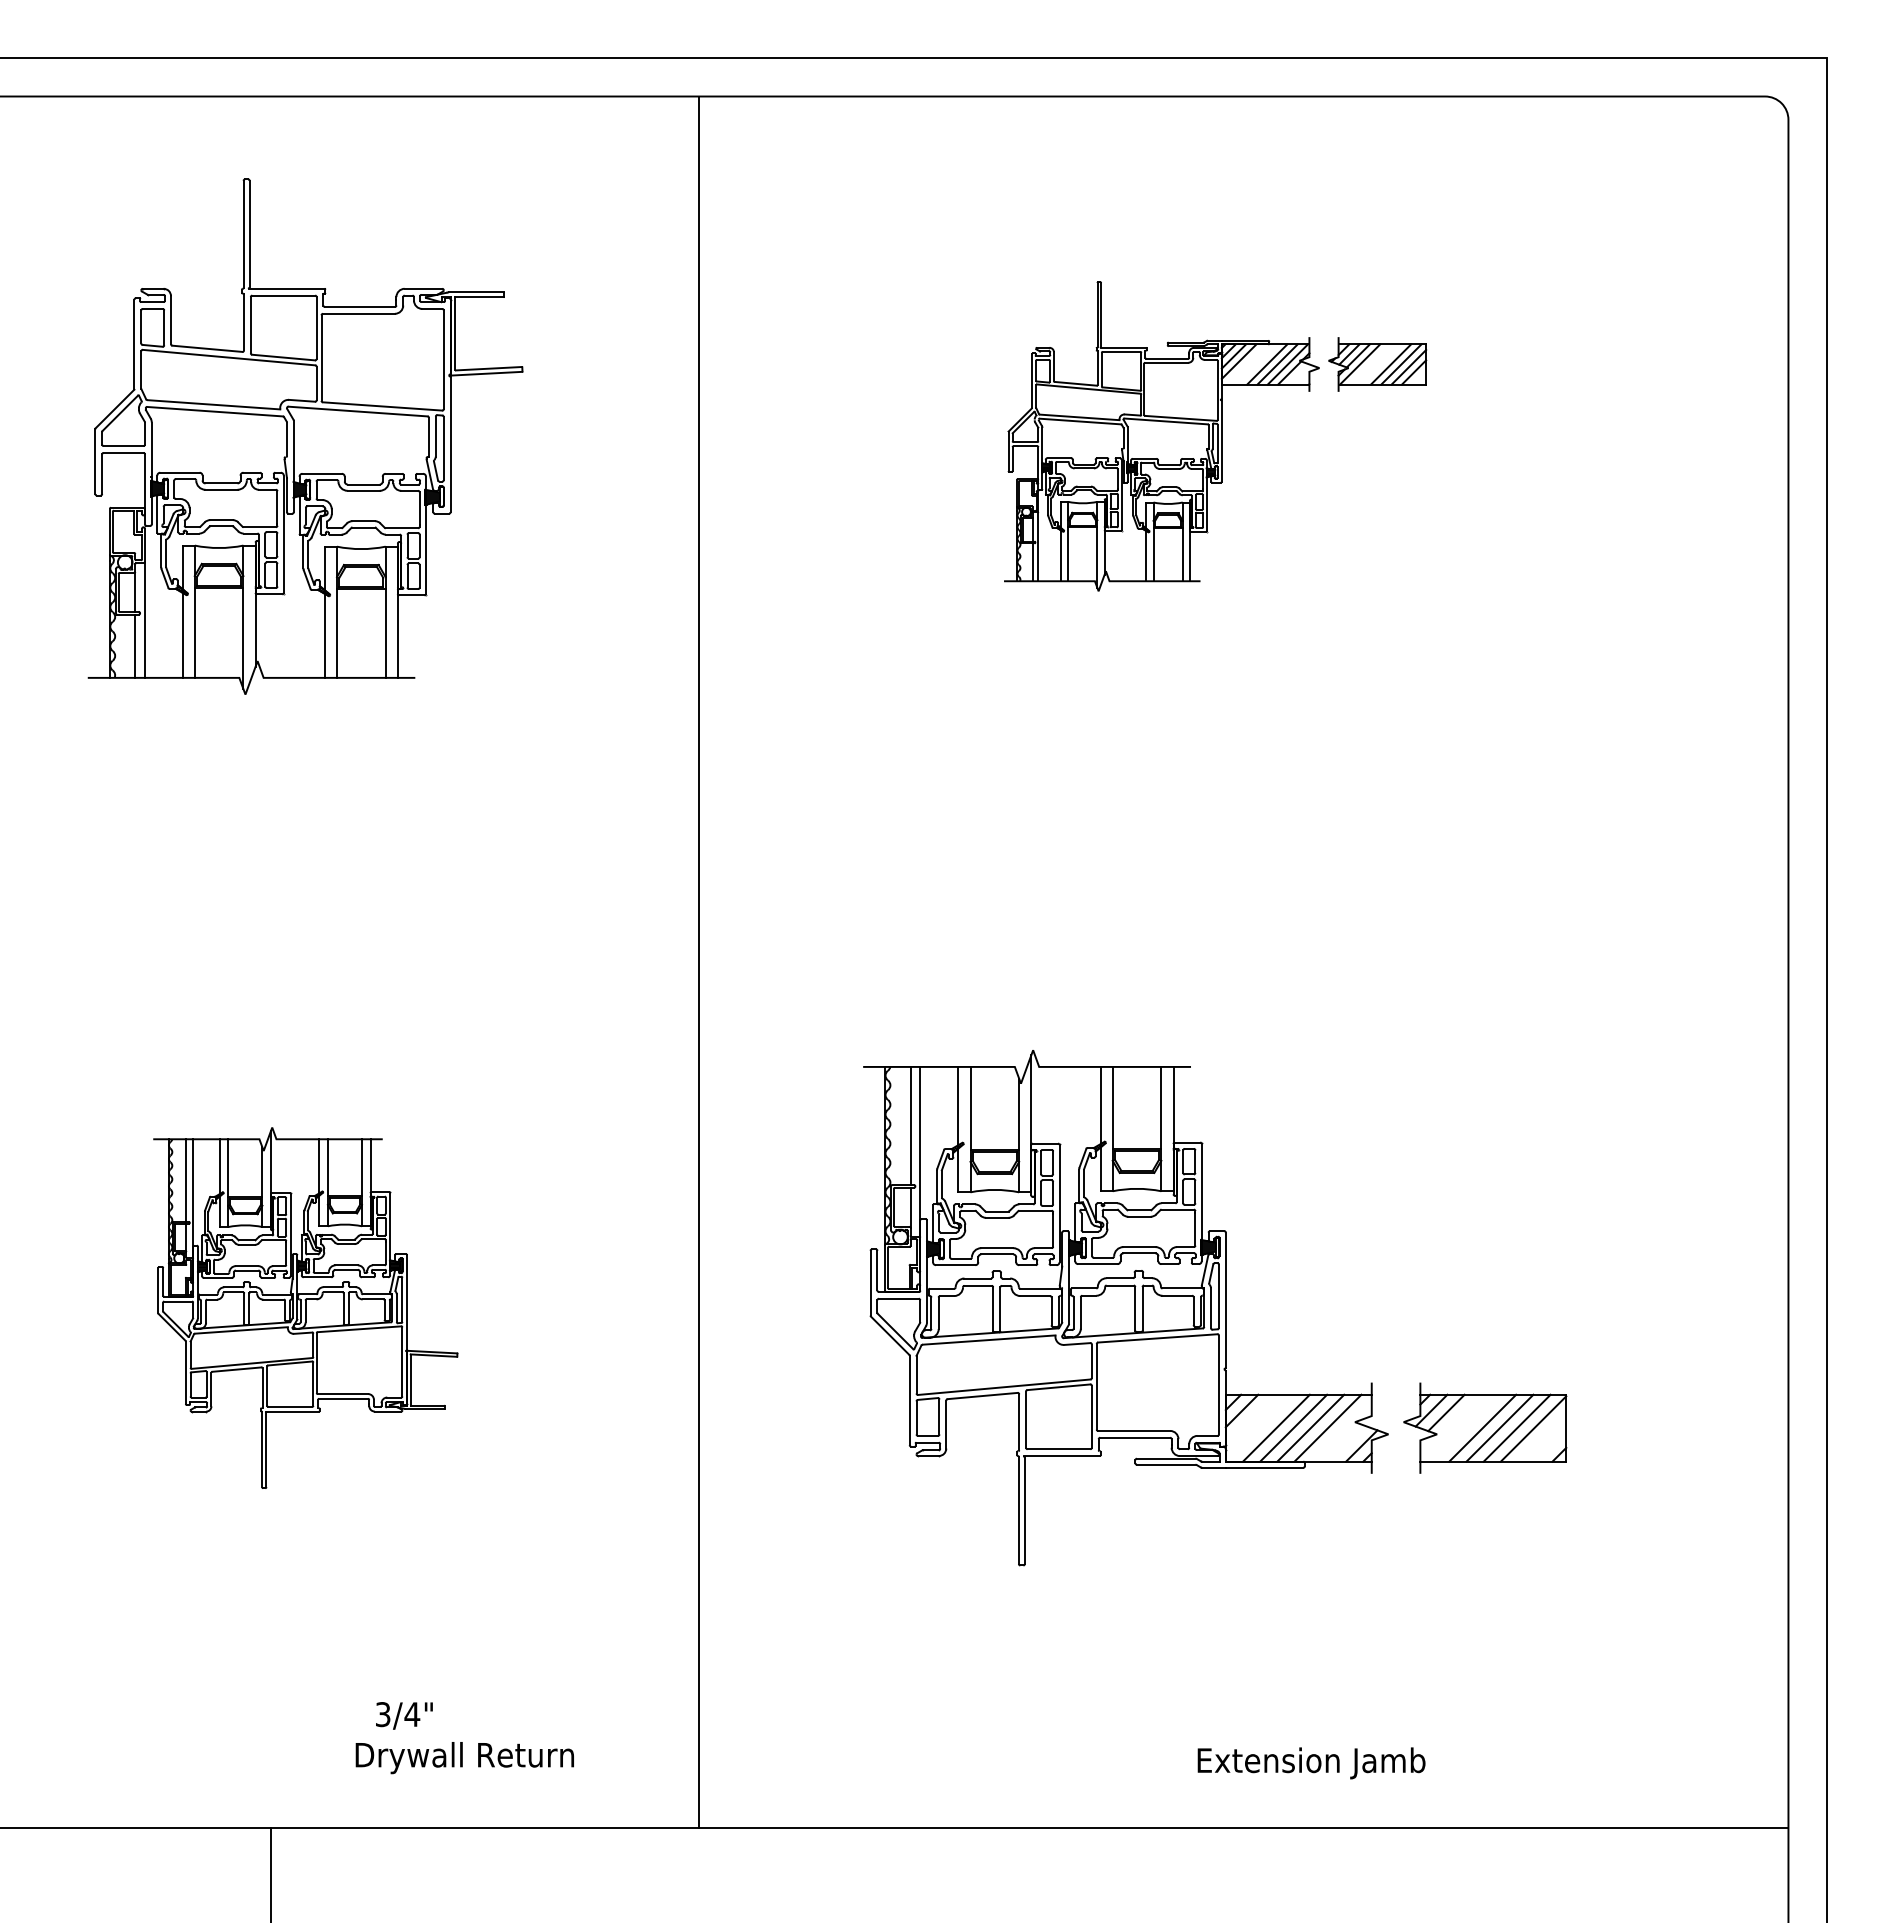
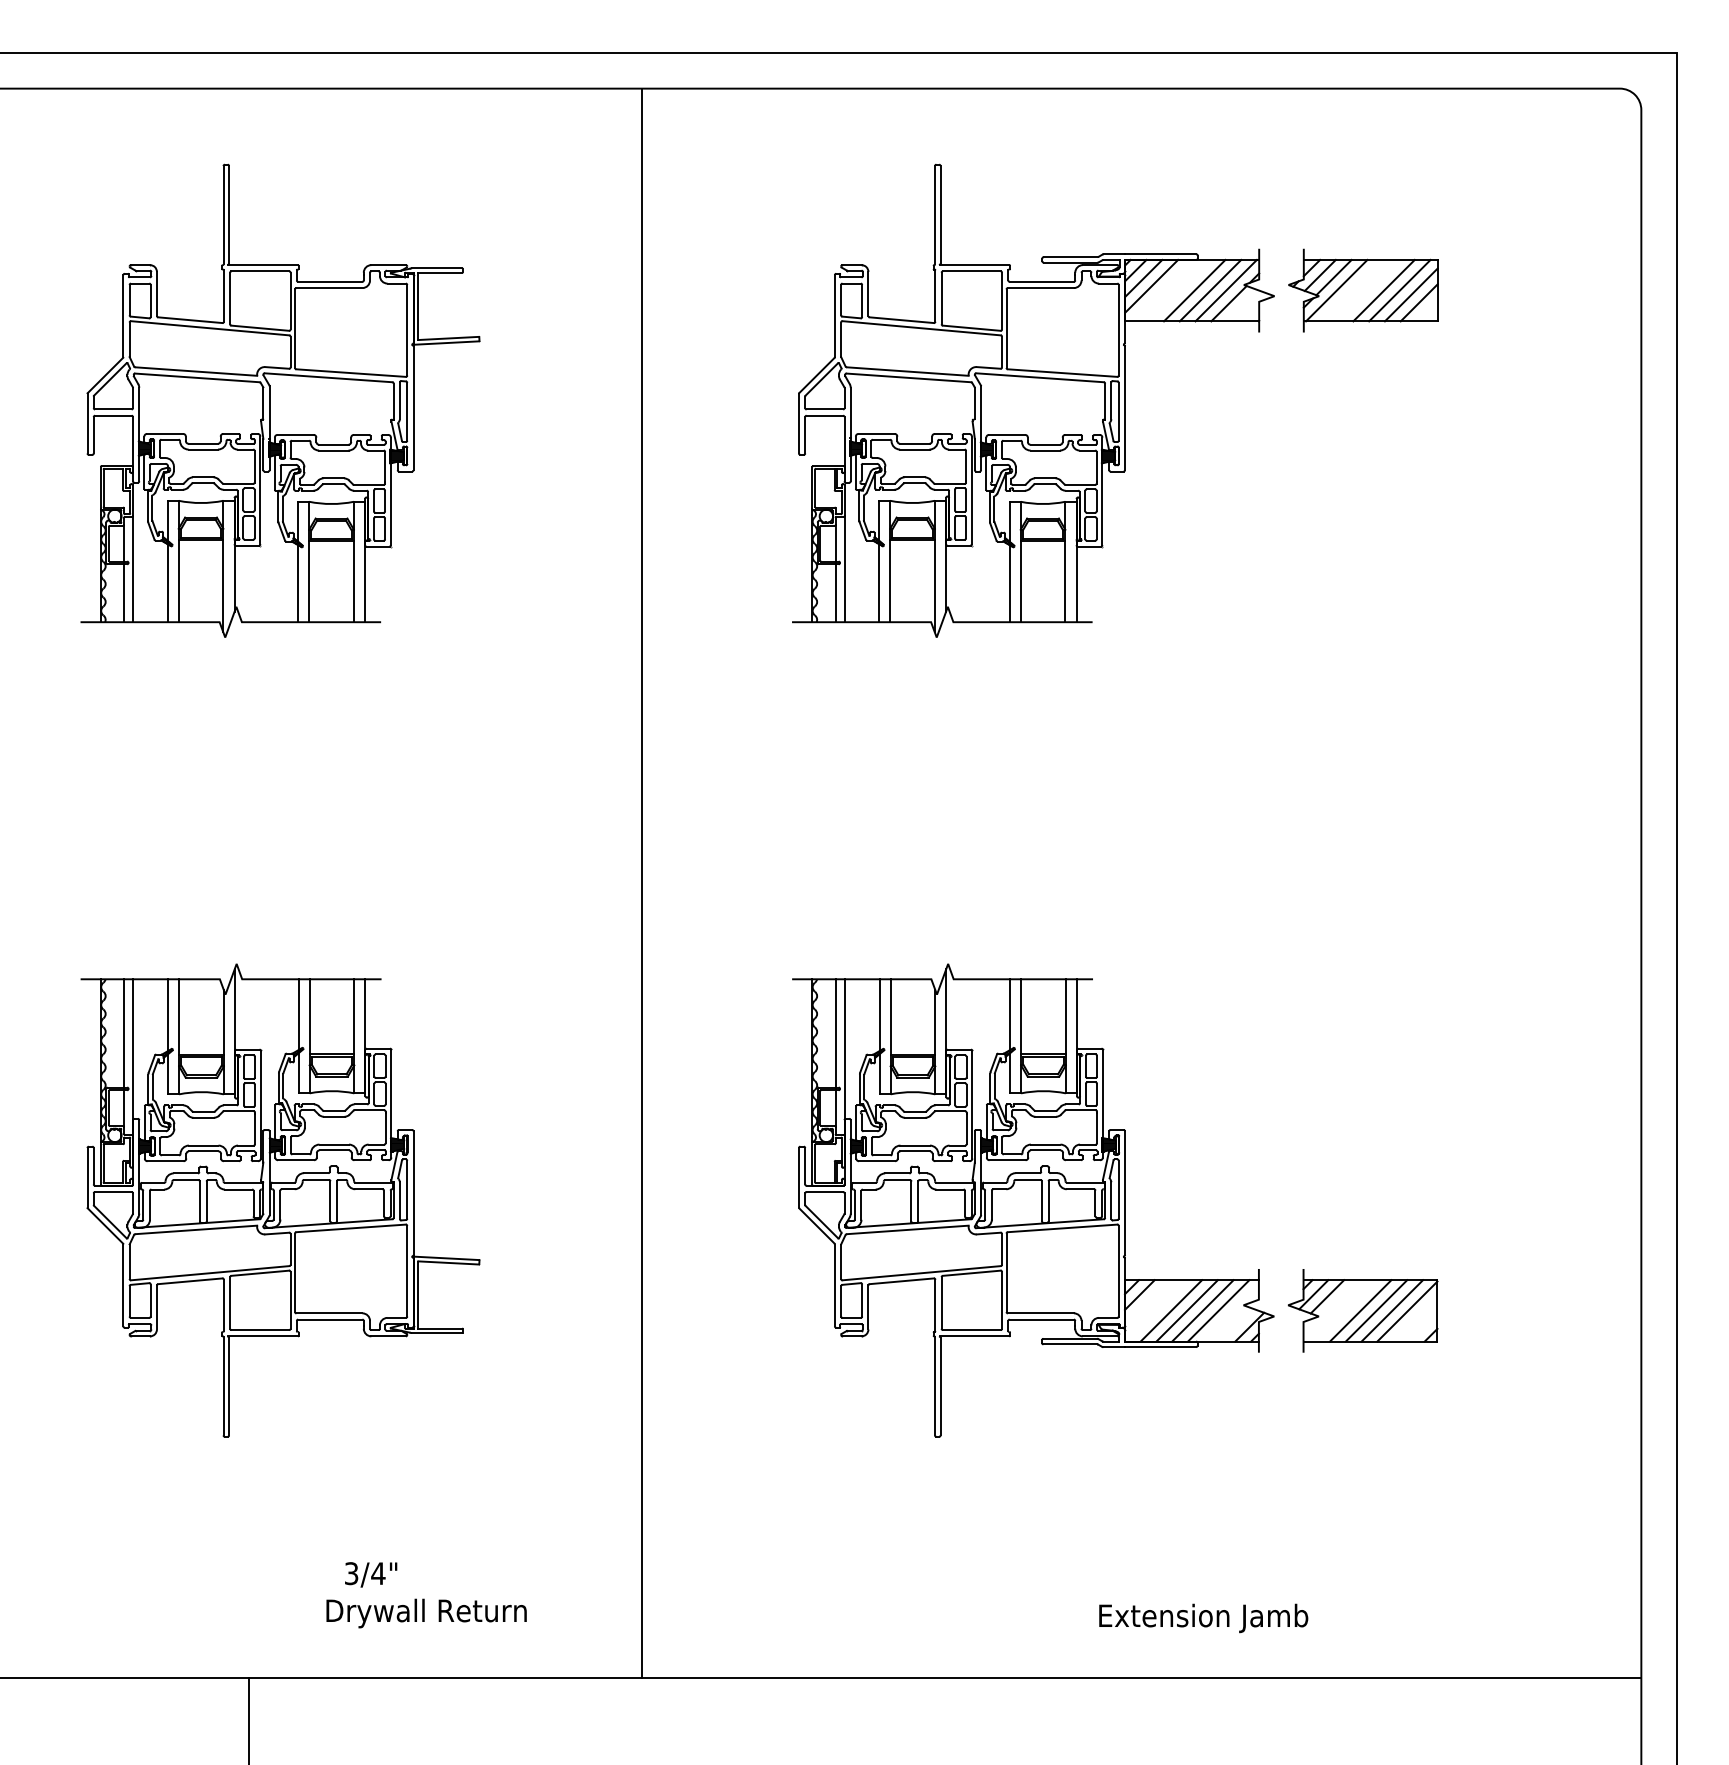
part: (1215, 436) -> (1115, 400), size x1.67
part: (305, 1307) -> (280, 1200), size x1.43

